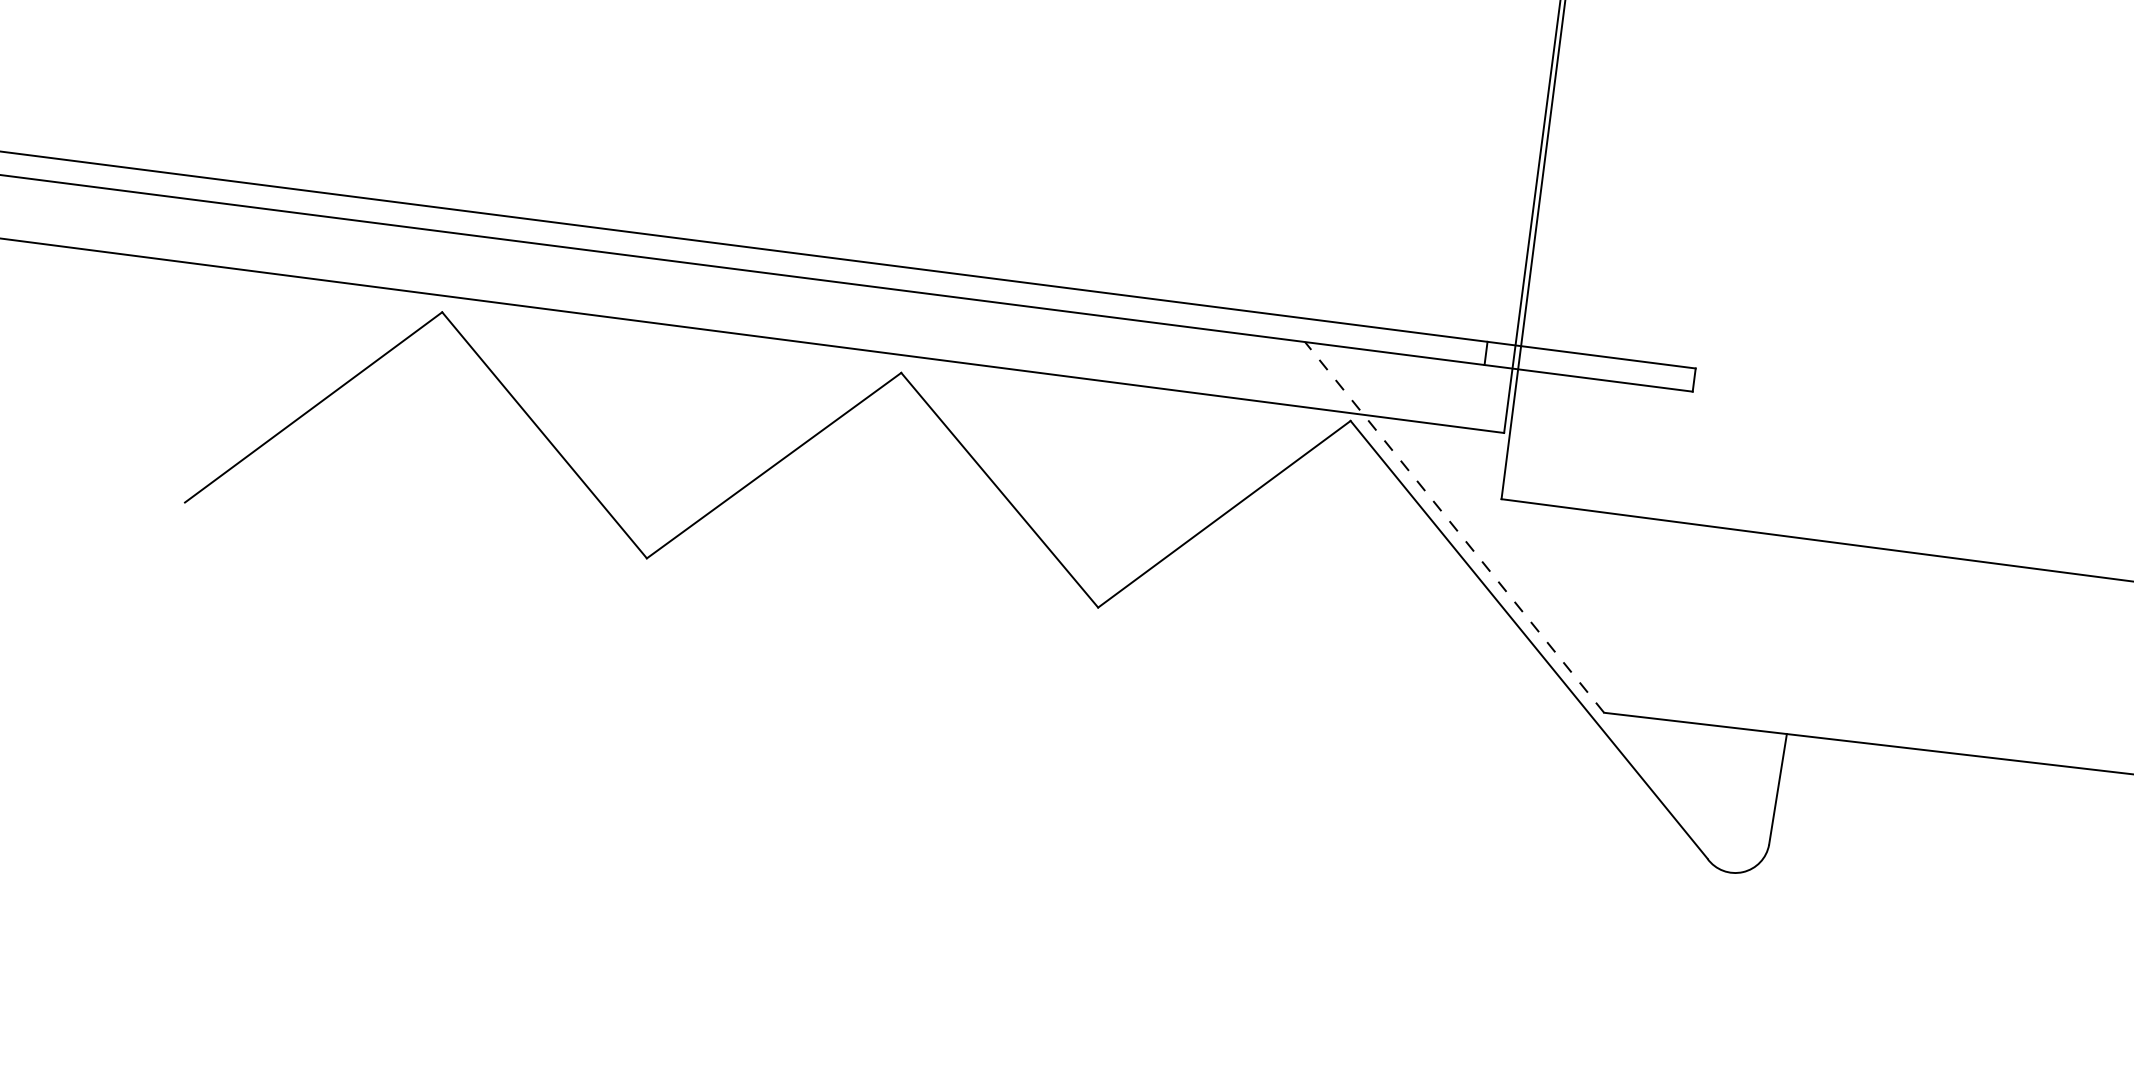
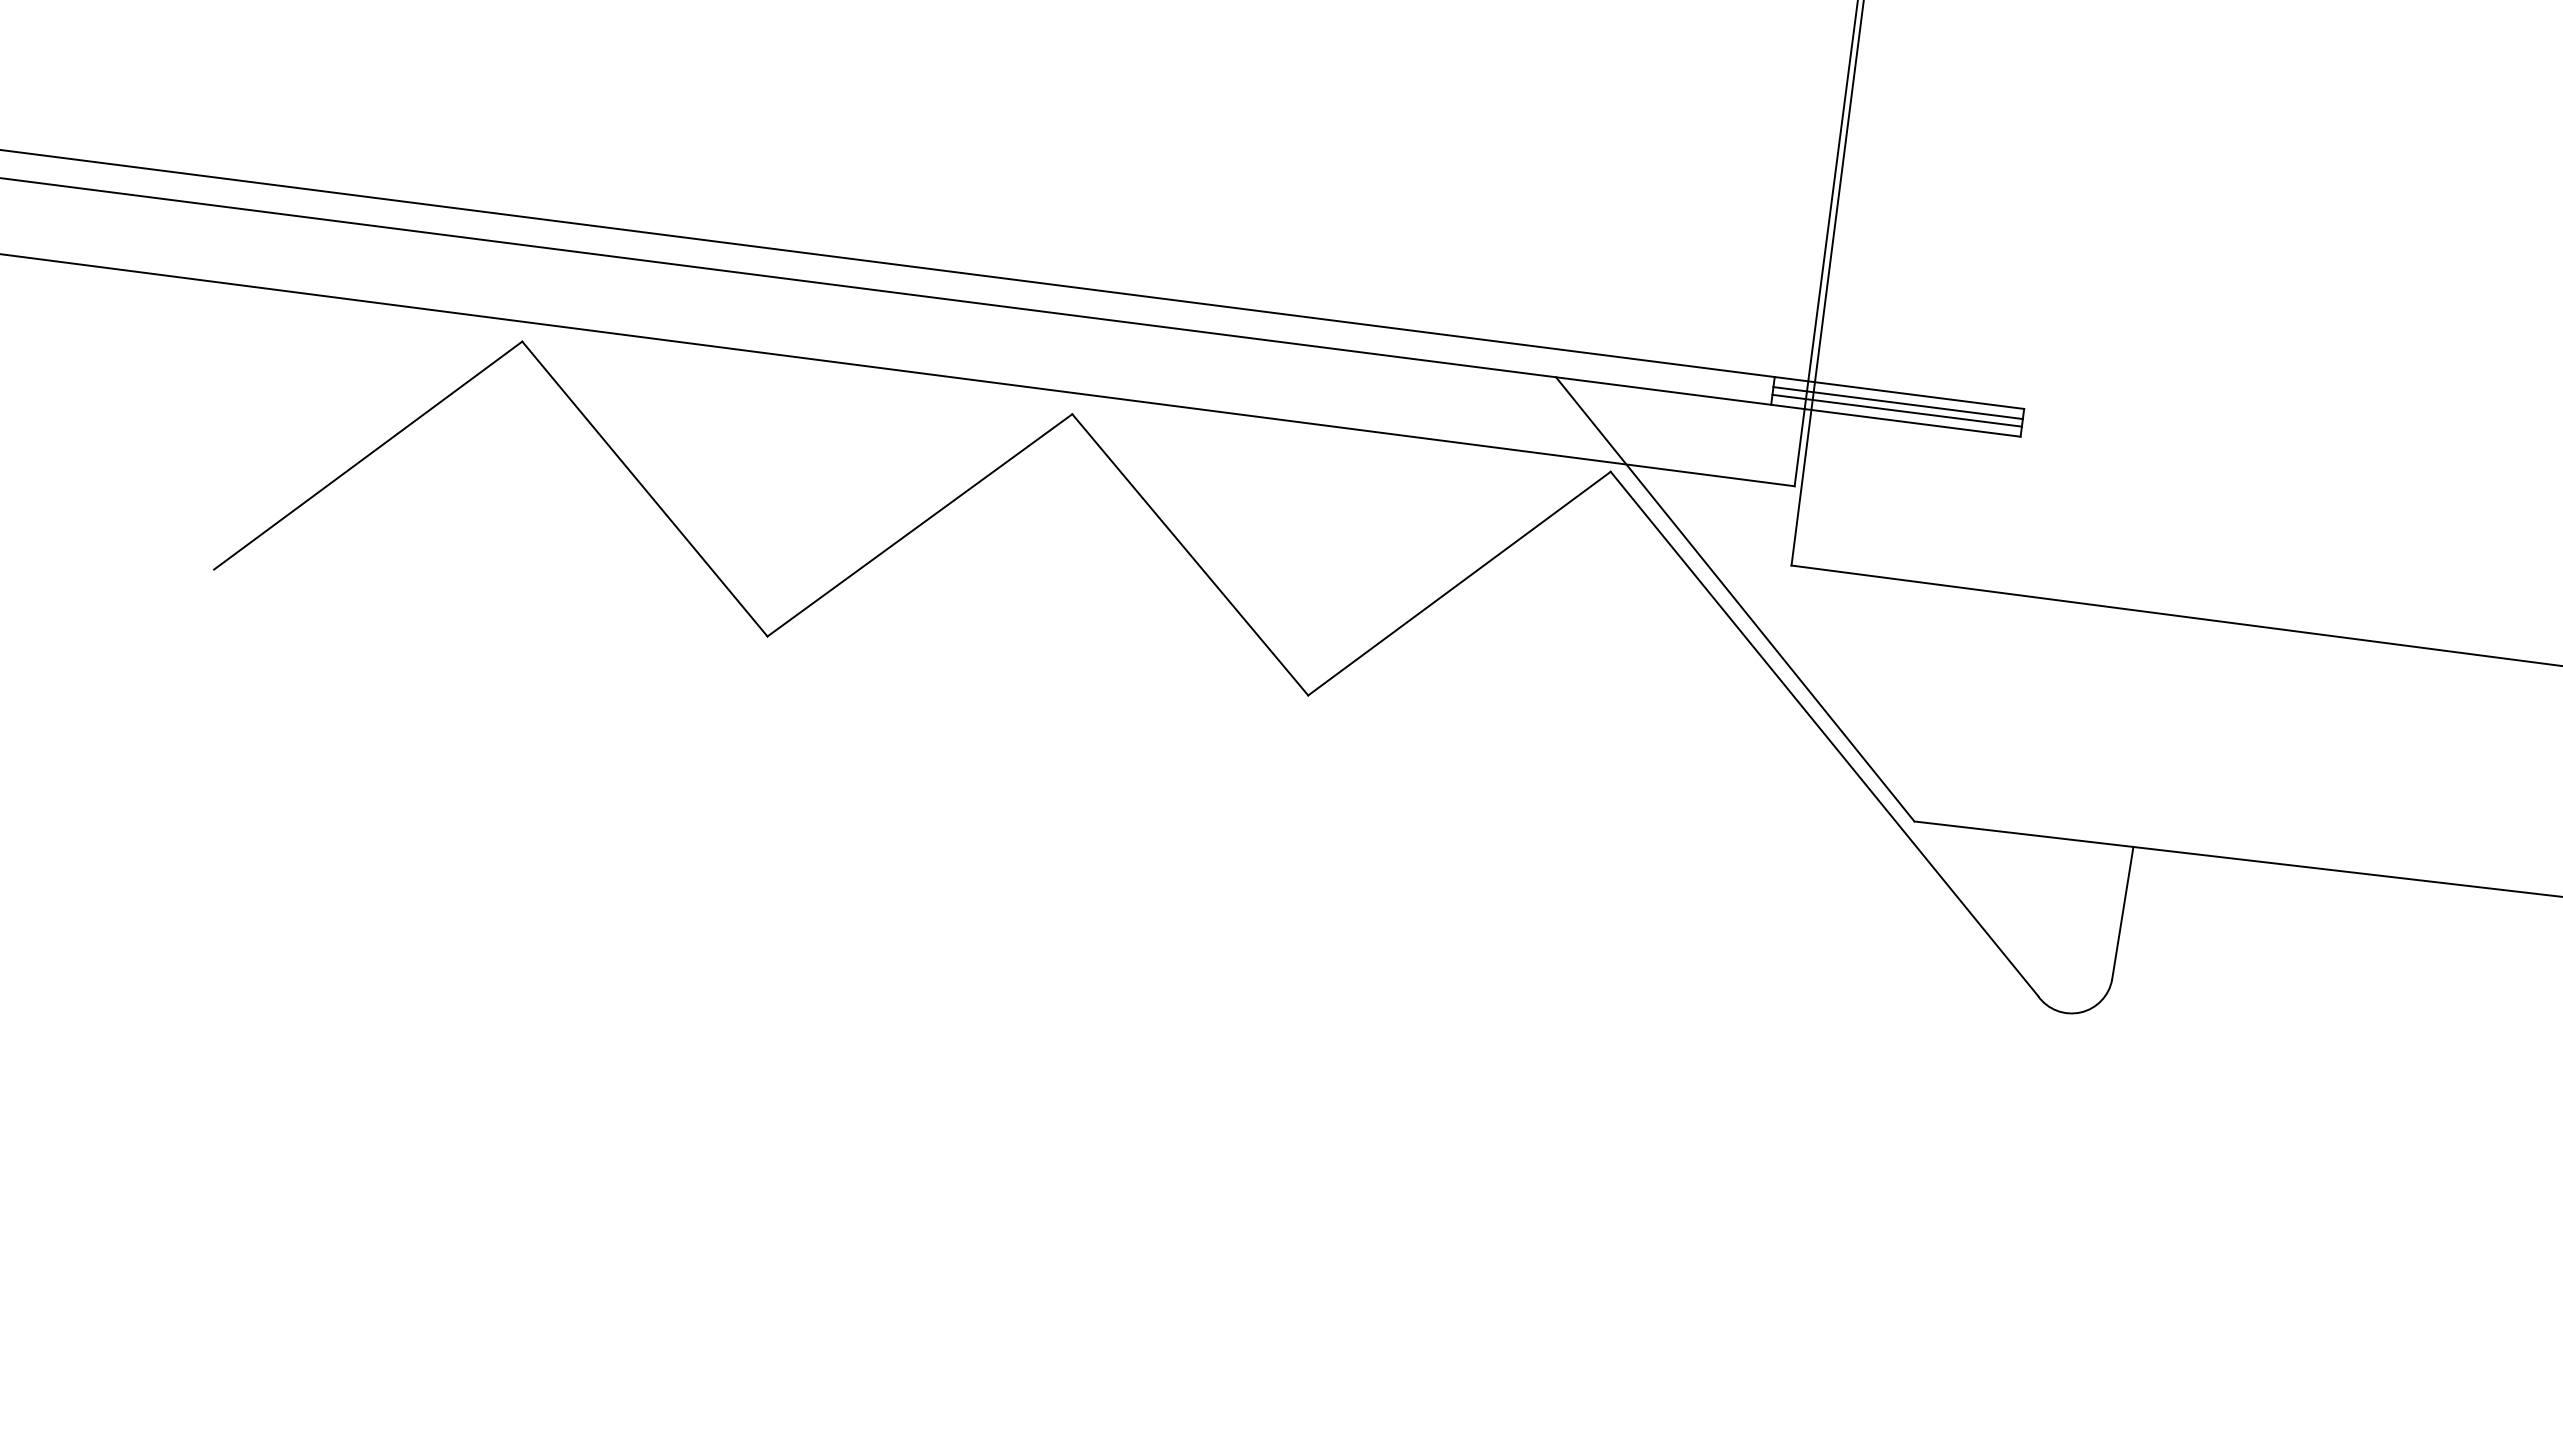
line: (1589, 363) -> (1897, 403), added
line: (1589, 369) -> (1896, 410), added
line: (1453, 527) -> (1734, 599), dashed -> solid

